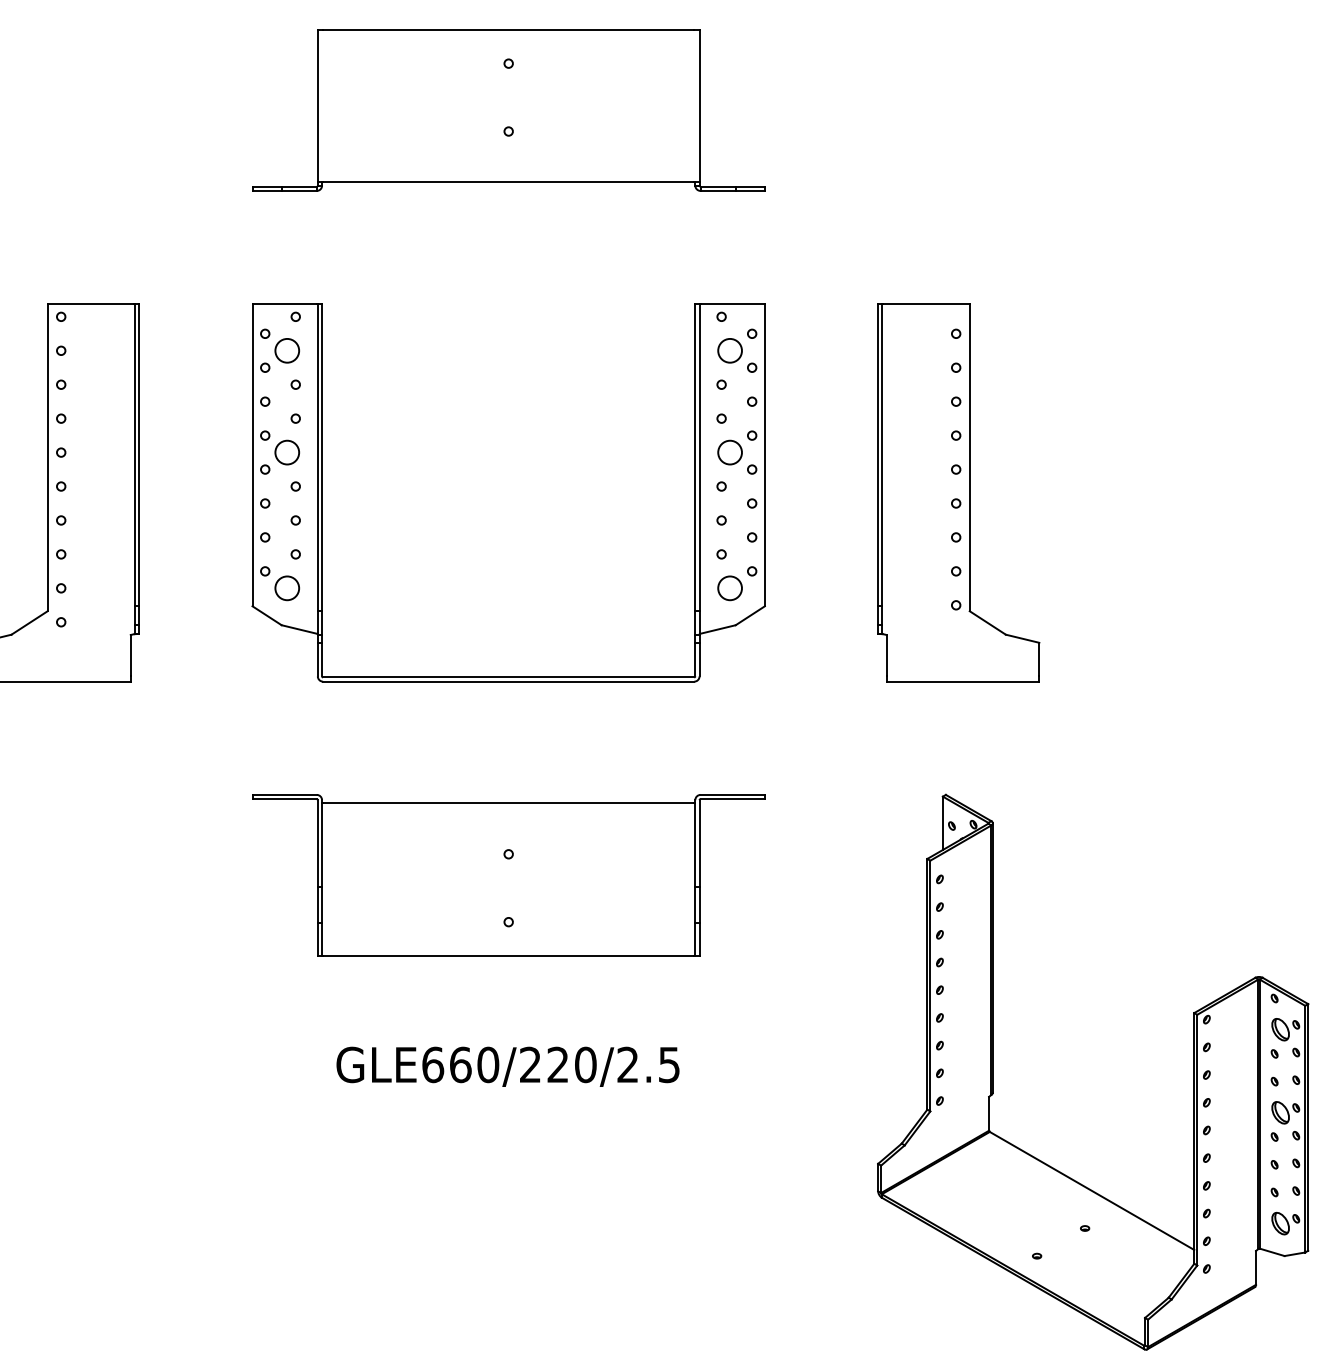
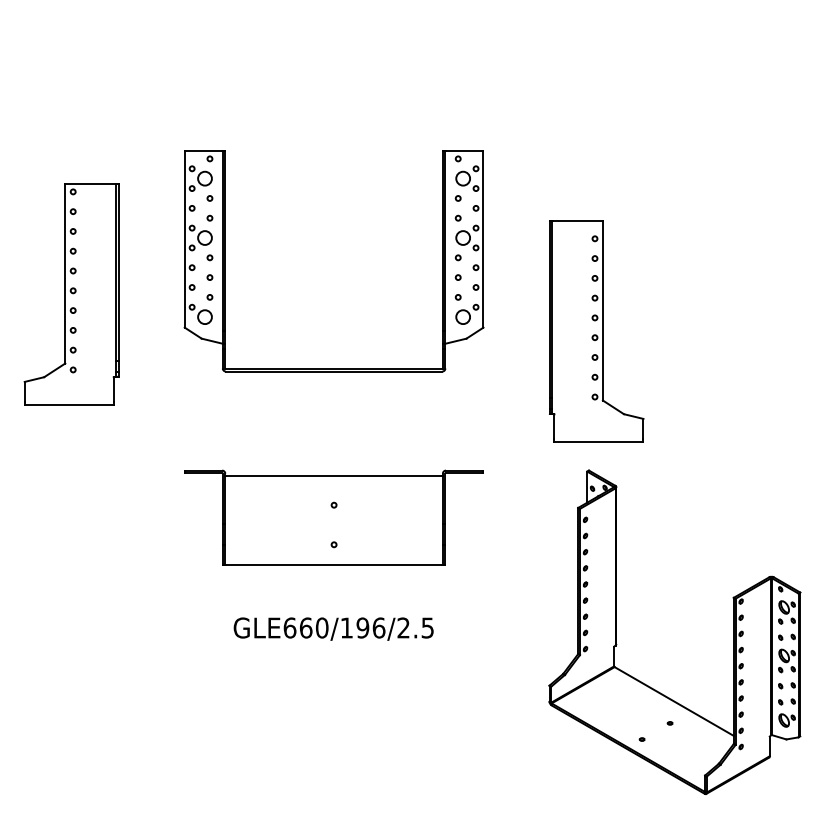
part: (507, 110) -> (333, 71), removed
part: (958, 492) -> (596, 331), moved
part: (507, 676) -> (333, 368), moved
text: (557, 1064) -> (362, 627), GLE660/220/2.5 -> GLE660/196/2.5

